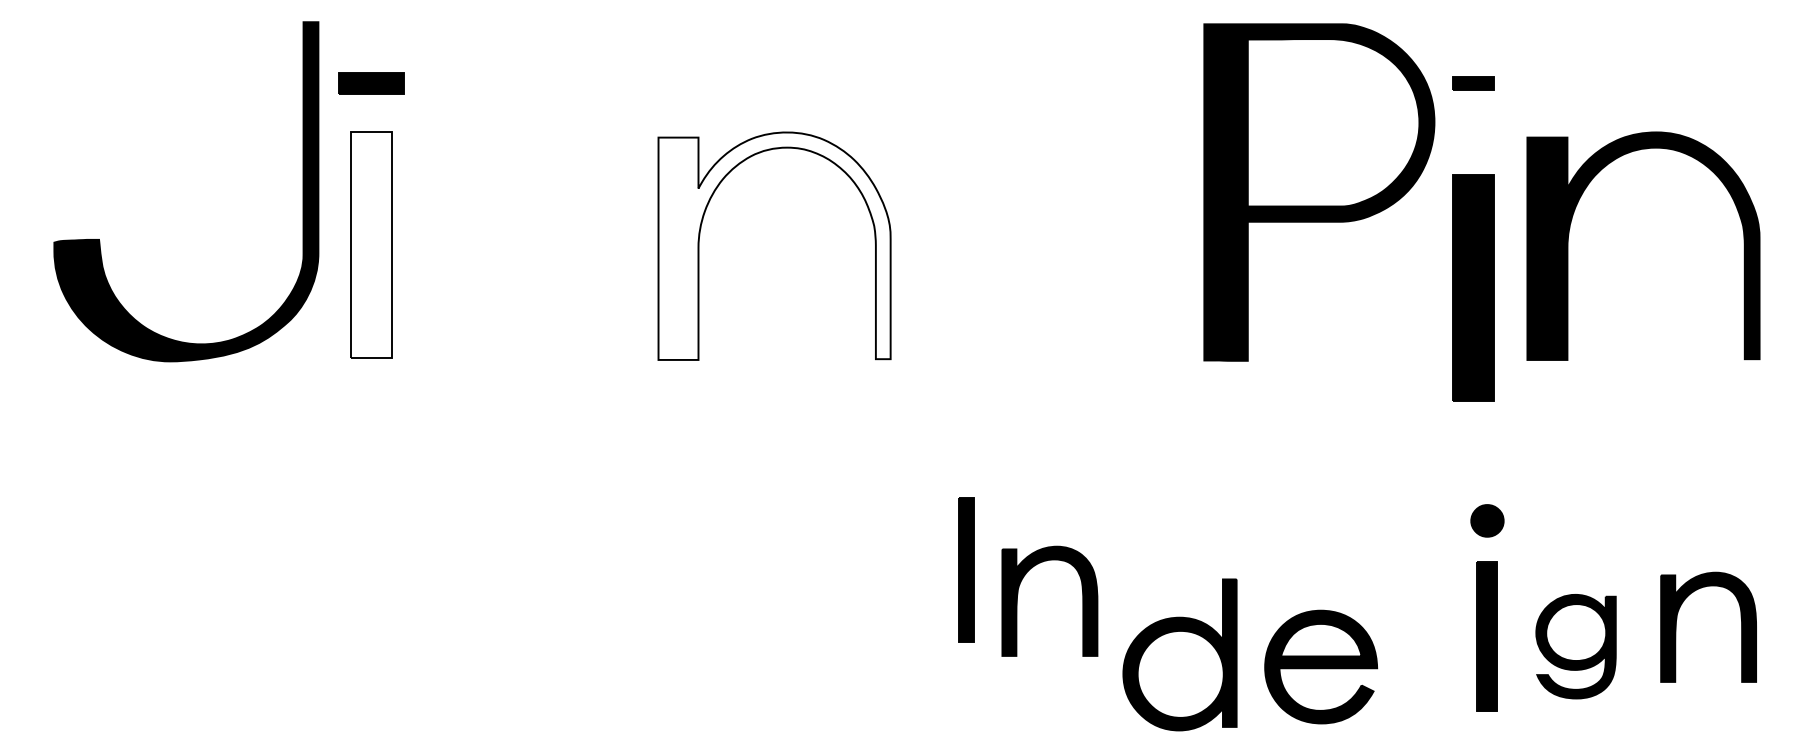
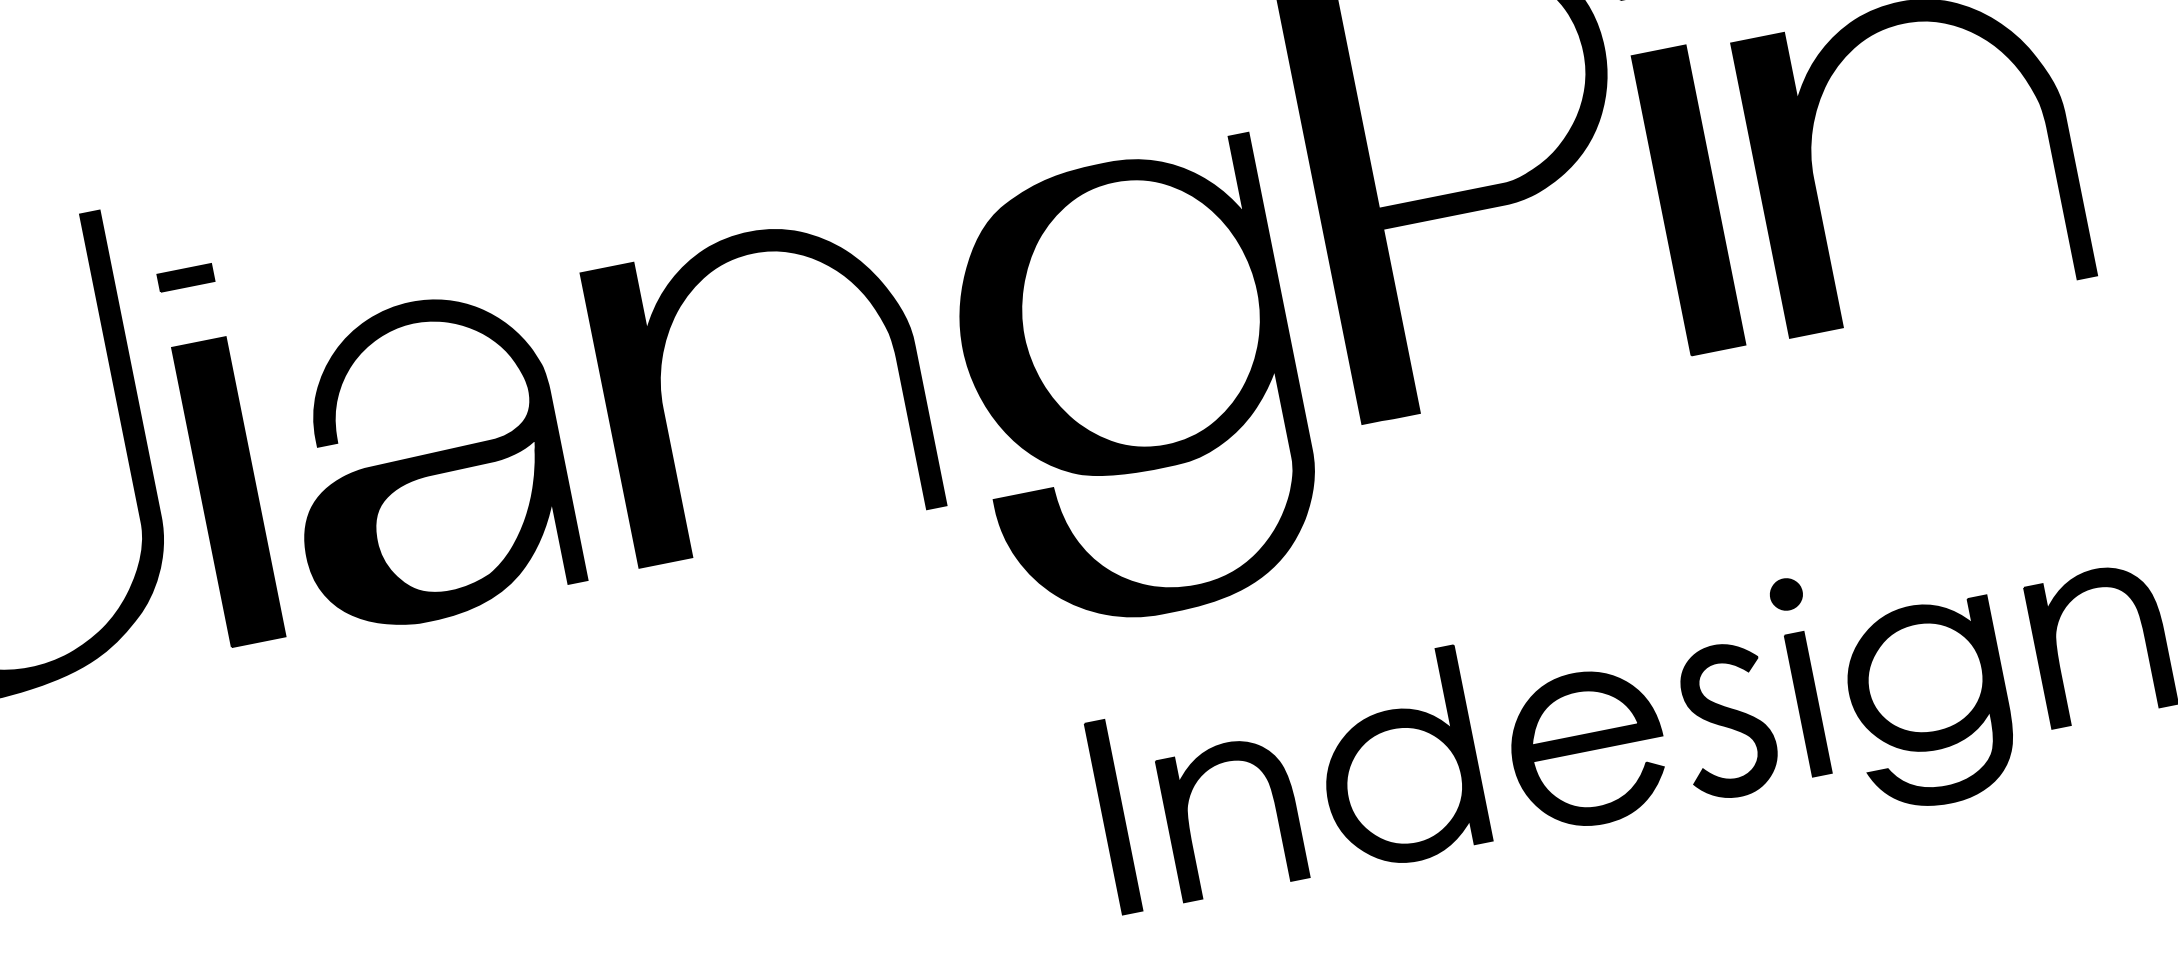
part: (371, 83) -> (186, 277), size x0.62
fill: (371, 245) -> (229, 492), added
fill: (774, 245) -> (762, 385), added
part: (518, 250) -> (425, 459), added
part: (1473, 287) -> (1687, 199), moved
part: (1044, 300) -> (1134, 386), added
part: (966, 569) -> (1113, 816), moved
part: (1018, 594) -> (1188, 816), moved
part: (1487, 607) -> (1802, 676), size x0.71
part: (1425, 628) -> (1725, 720), added
part: (1575, 646) -> (1929, 704), size x1.43
part: (1179, 654) -> (1397, 759), moved
part: (1321, 666) -> (1588, 747), moved

